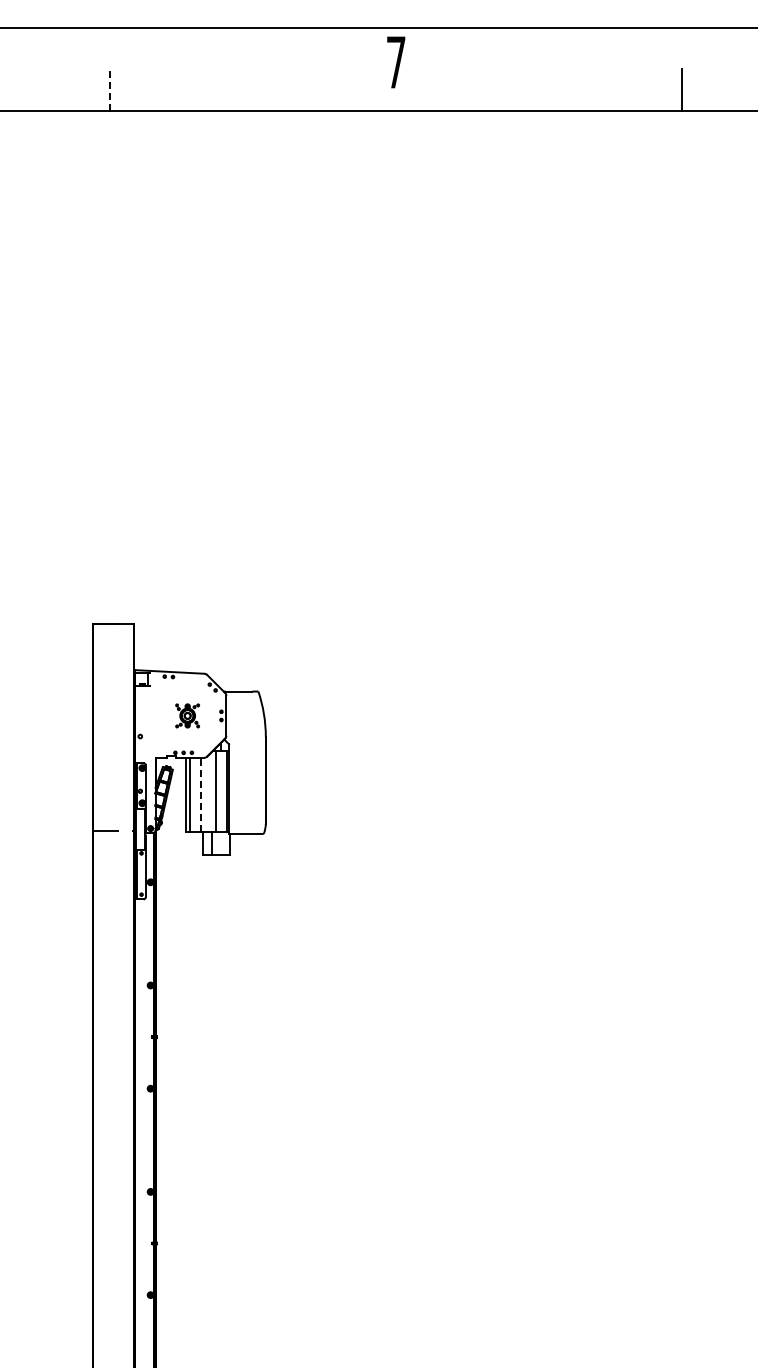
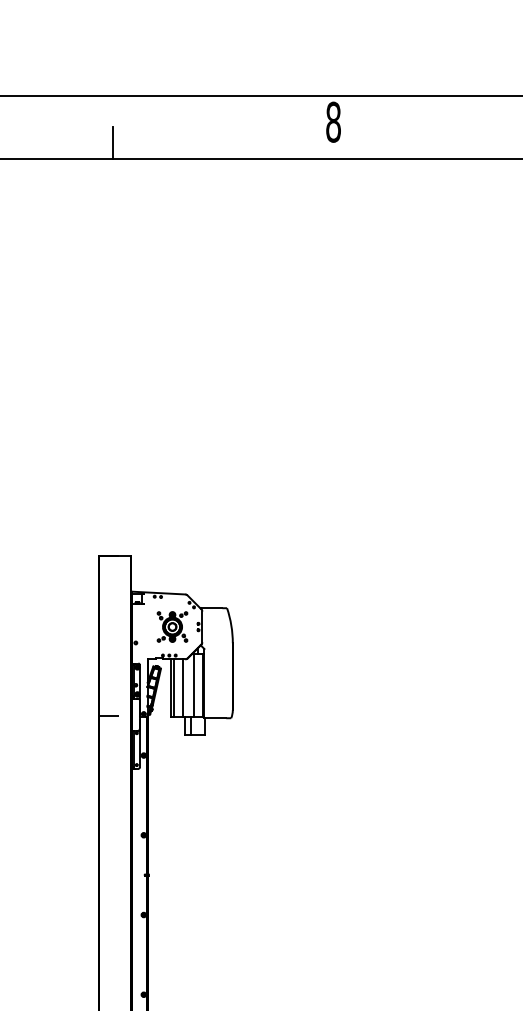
text: (395, 62) -> (332, 122), 7 -> 8
line: (110, 89) -> (112, 143), dashed -> solid
part: (187, 715) -> (172, 626), size x1.67
line: (201, 794) -> (183, 687), dashed -> solid

